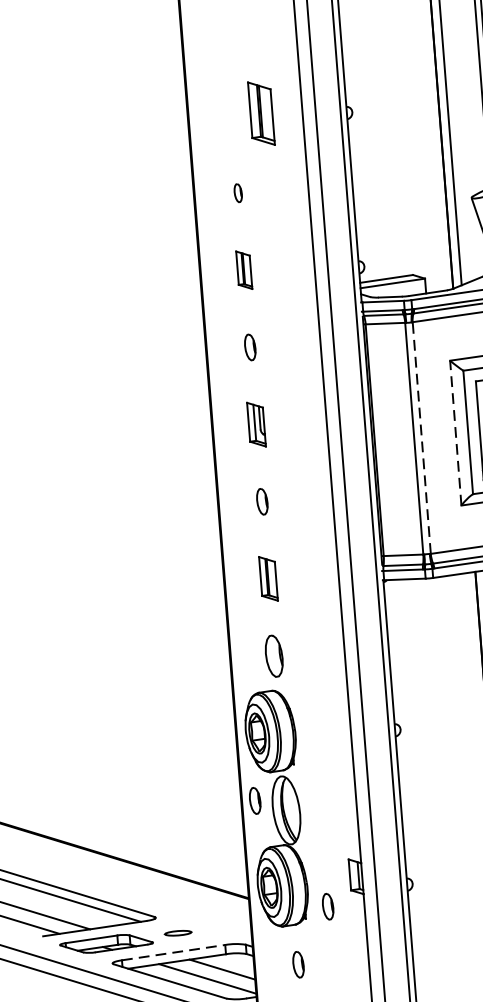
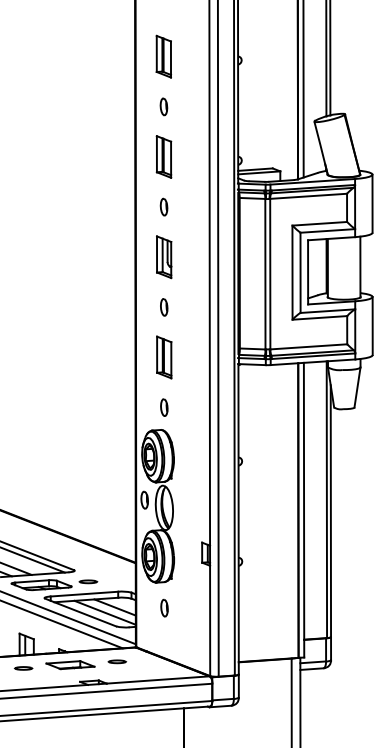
part: (260, 113) -> (163, 56), moved
part: (237, 192) -> (163, 106), size x1.43
part: (243, 269) -> (163, 156), size x1.67
part: (256, 424) -> (164, 257), size x1.43
line: (455, 432) -> (292, 272), dashed -> solid
line: (422, 437) -> (270, 273), dashed -> solid
part: (268, 578) -> (164, 357), size x1.43
part: (274, 655) -> (164, 407), size x0.62
part: (328, 905) -> (186, 571), removed
line: (173, 953) -> (84, 594), dashed -> solid

